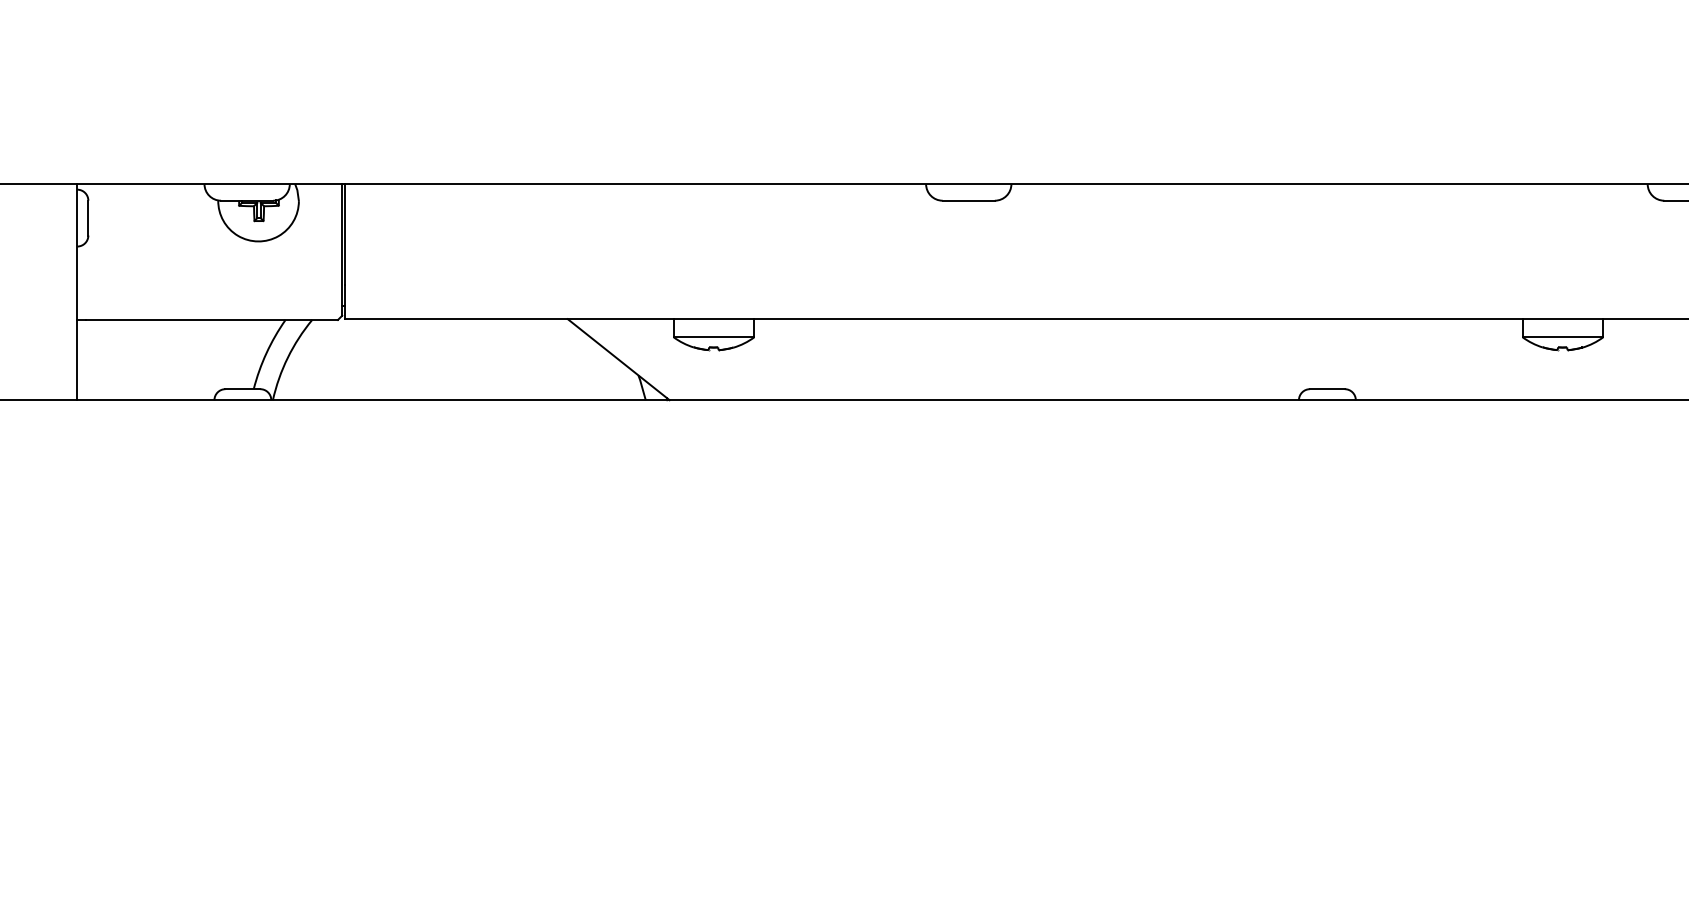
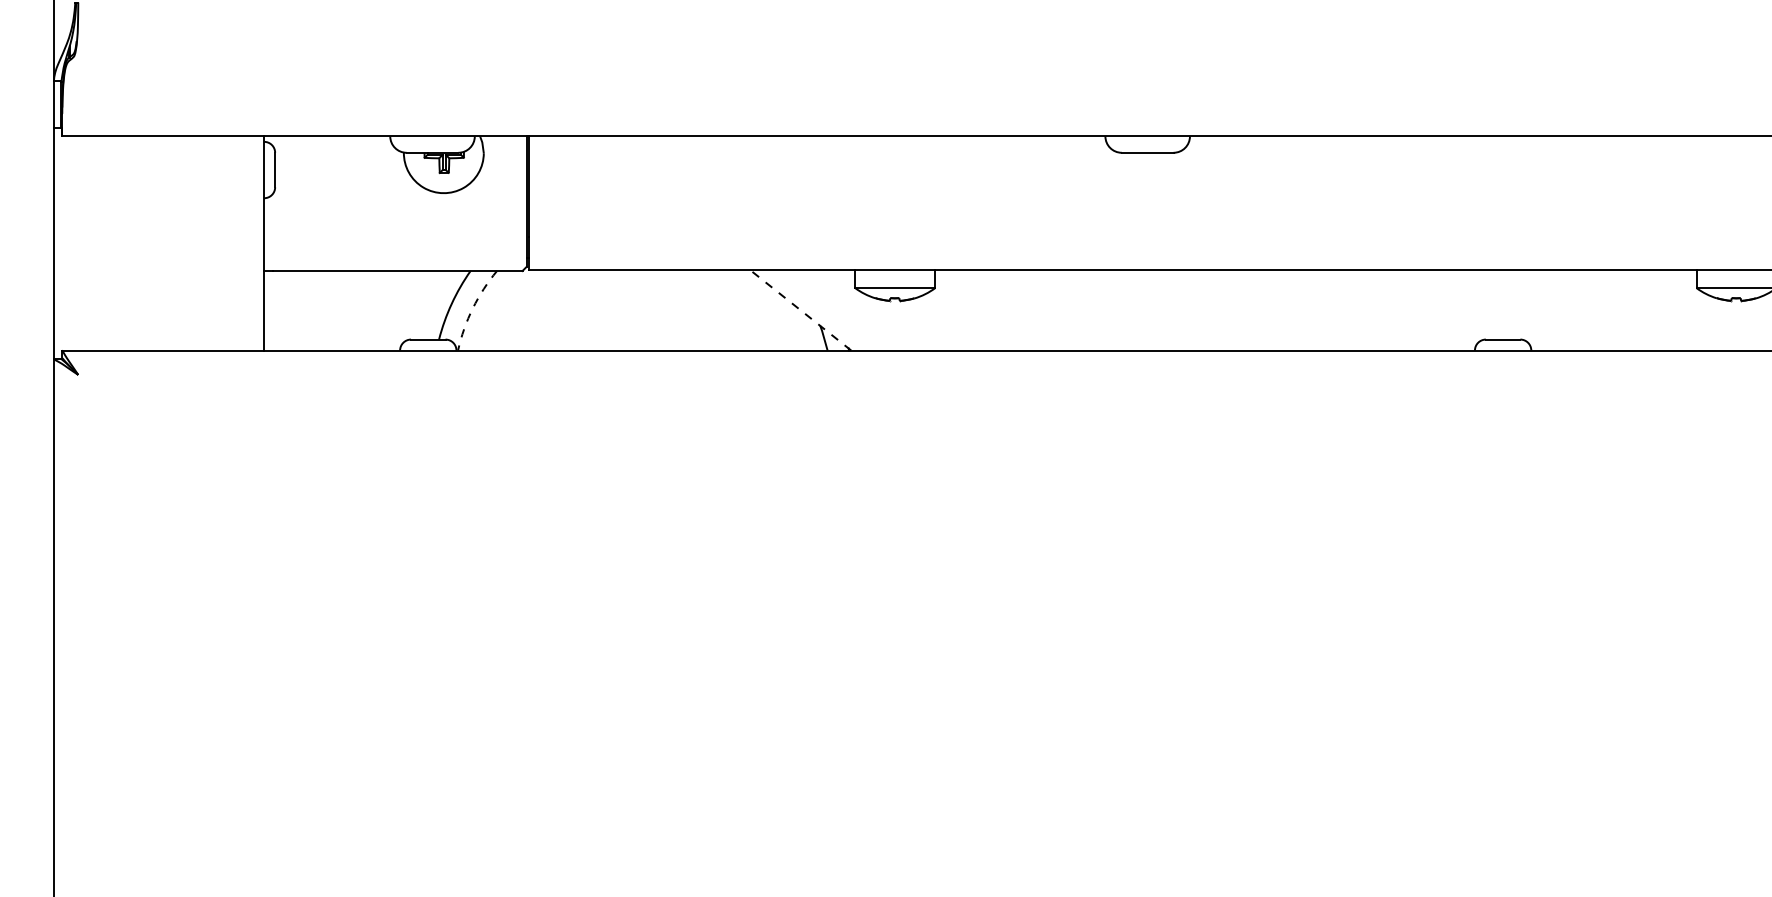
arc: (287, 357) -> (472, 308), solid -> dashed
line: (618, 359) -> (800, 310), solid -> dashed

